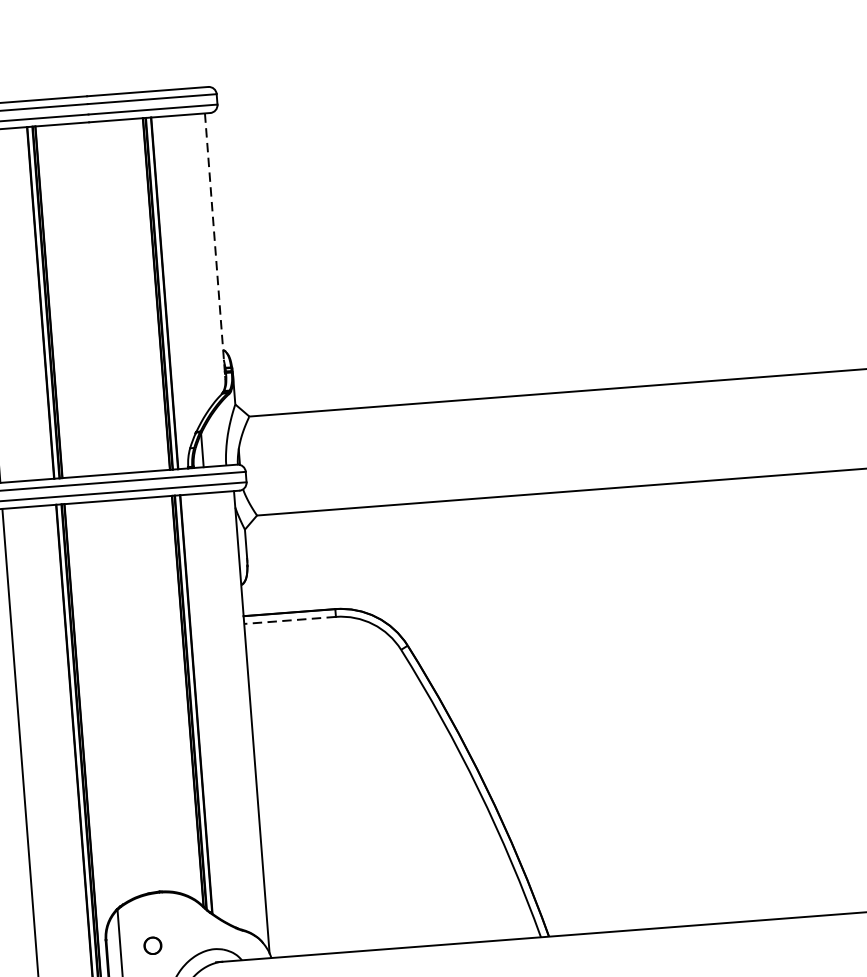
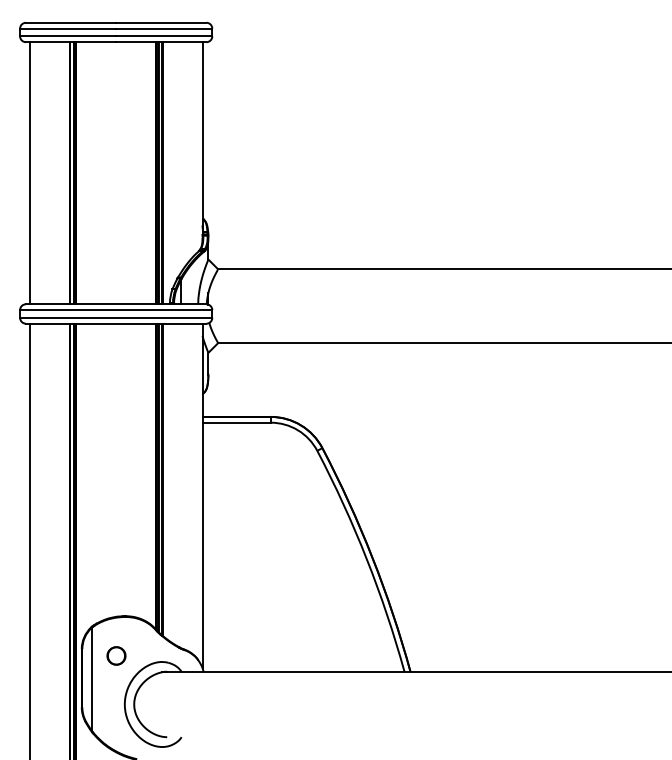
line: (215, 246) -> (202, 141), dashed -> solid
line: (289, 620) -> (236, 422), dashed -> solid
part: (152, 945) -> (116, 655), size x1.43

